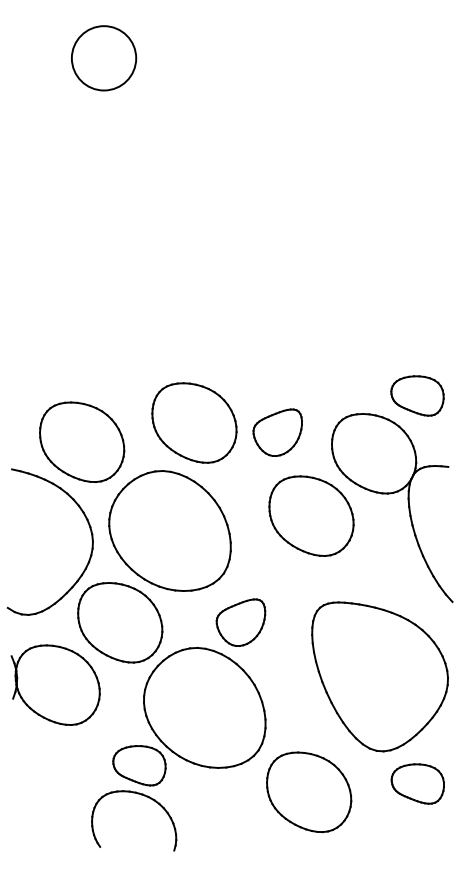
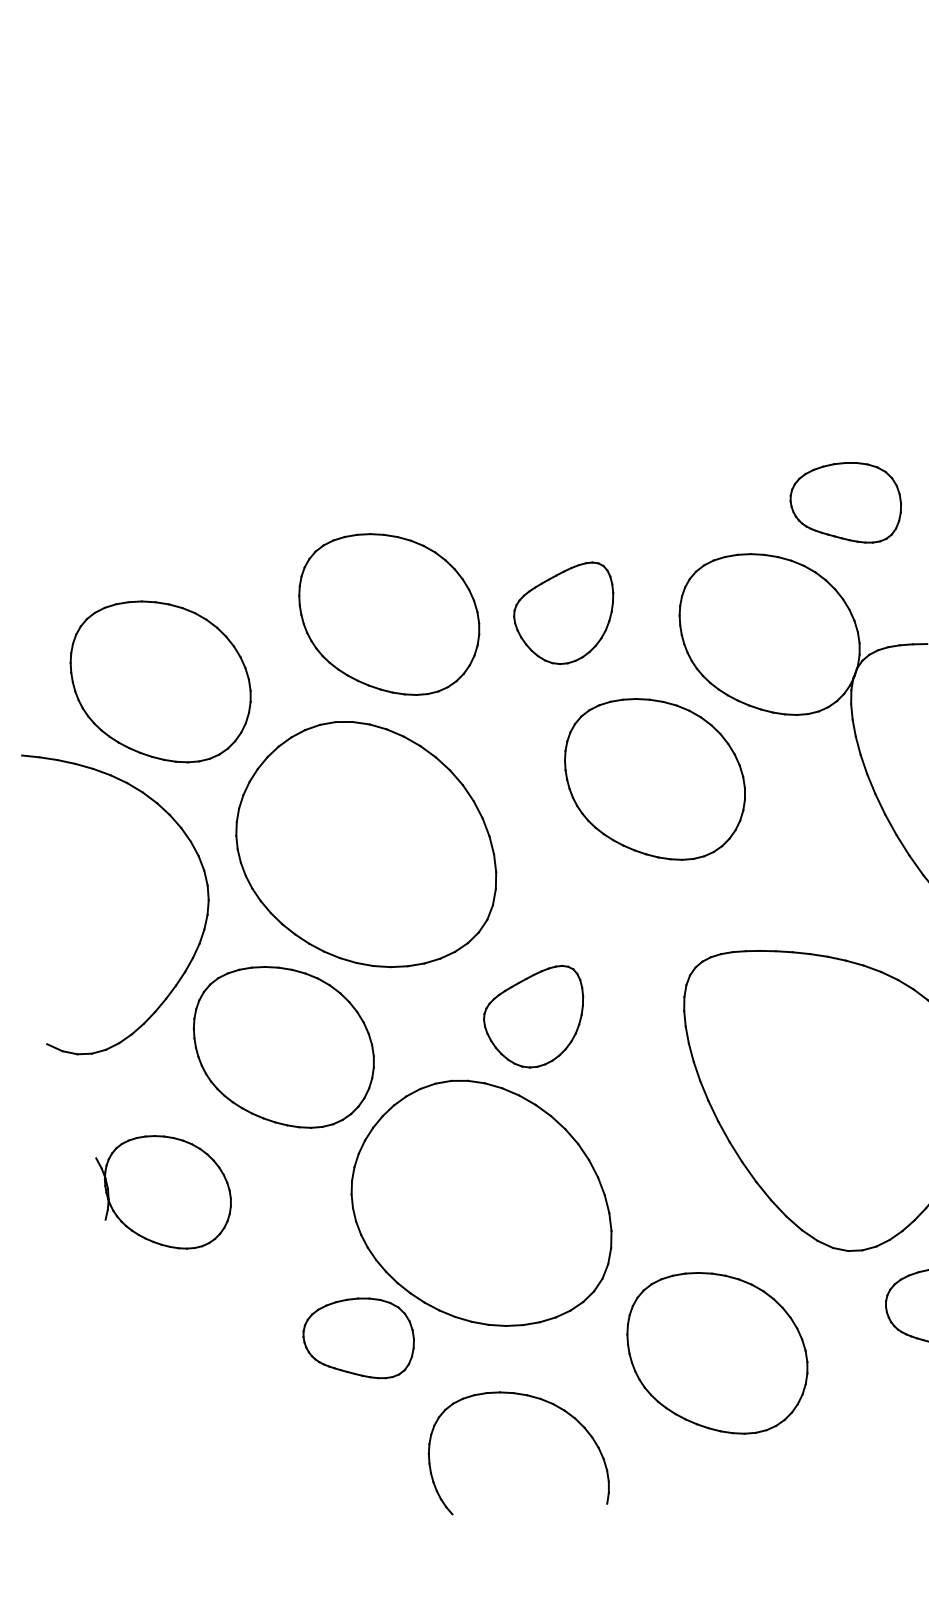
part: (55, 684) -> (164, 1191), size x0.7
part: (146, 797) -> (536, 1400), moved

